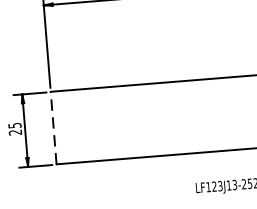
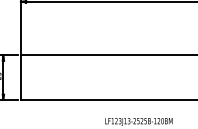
line: (52, 126) -> (20, 76), dashed -> solid

